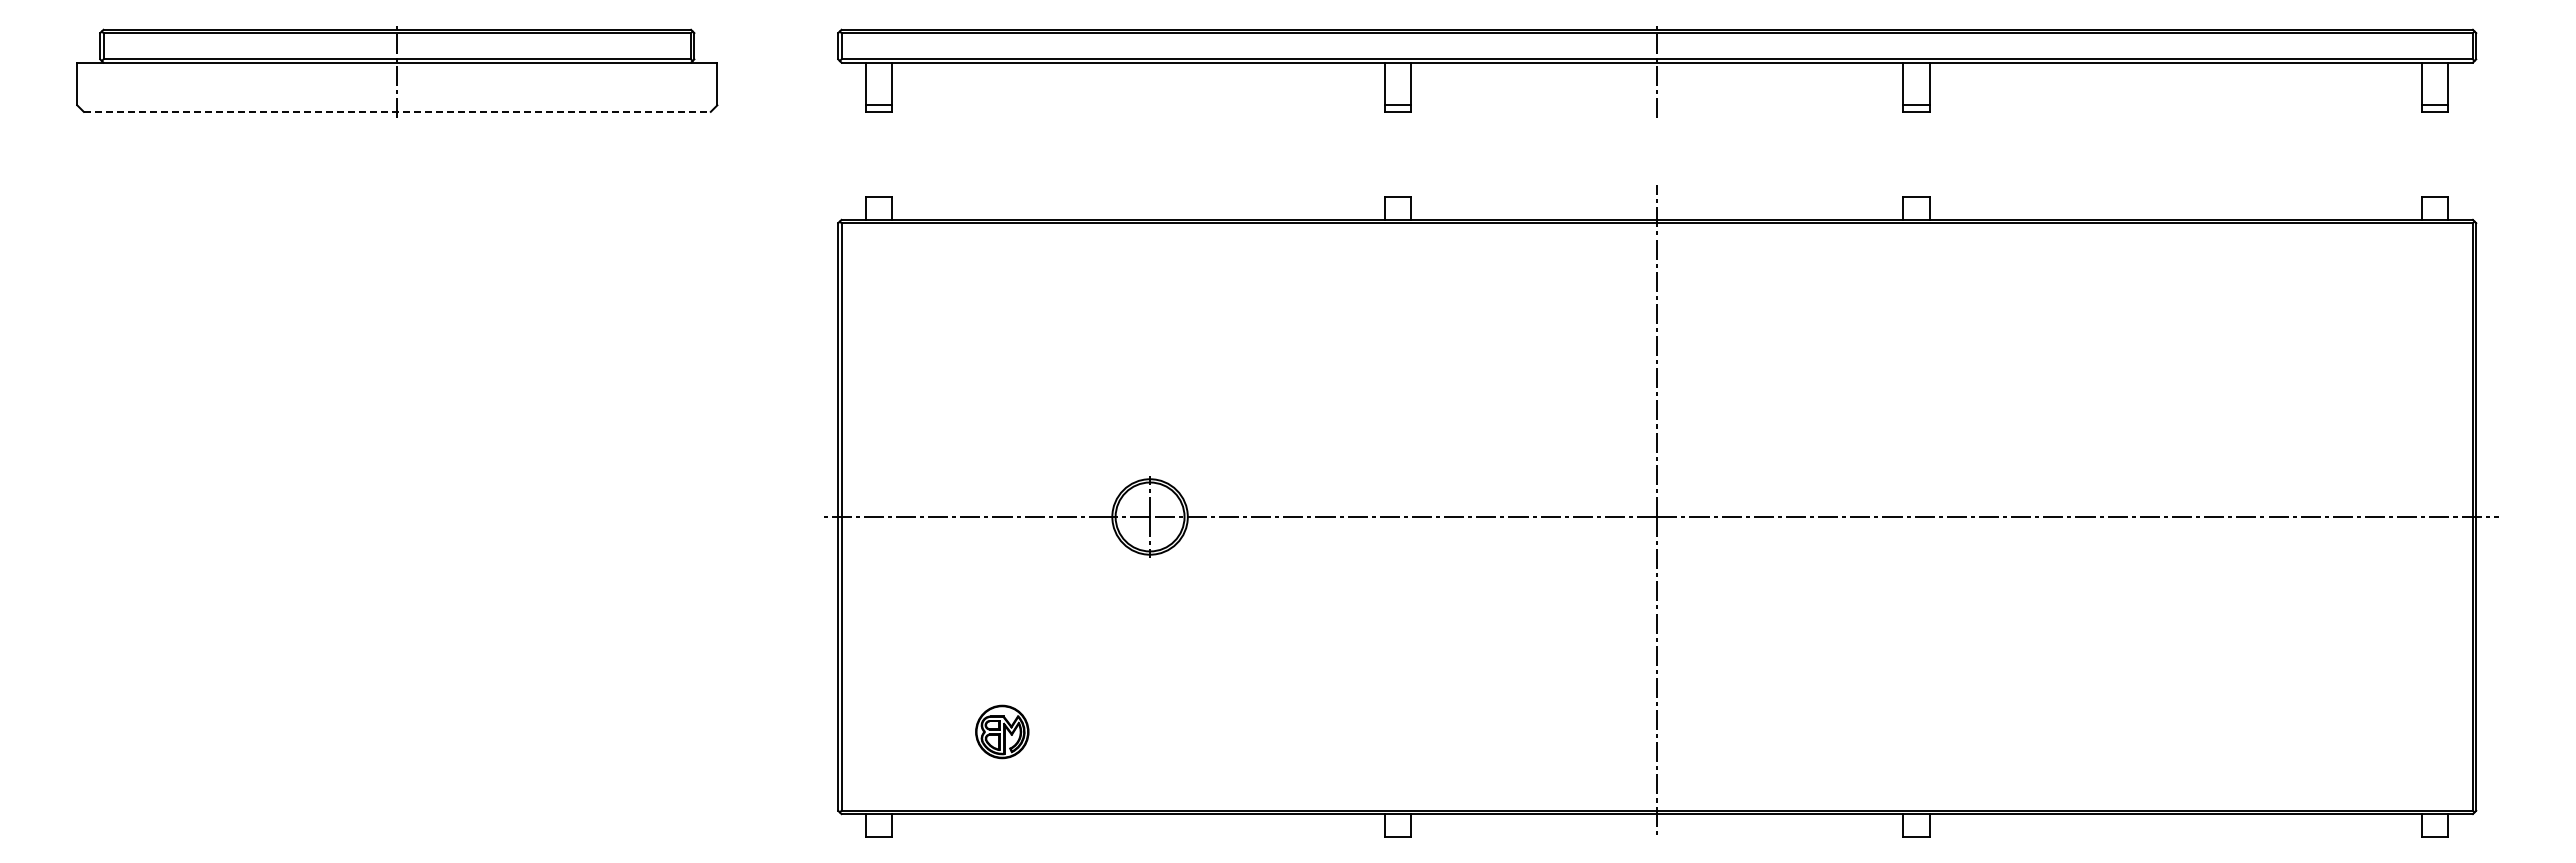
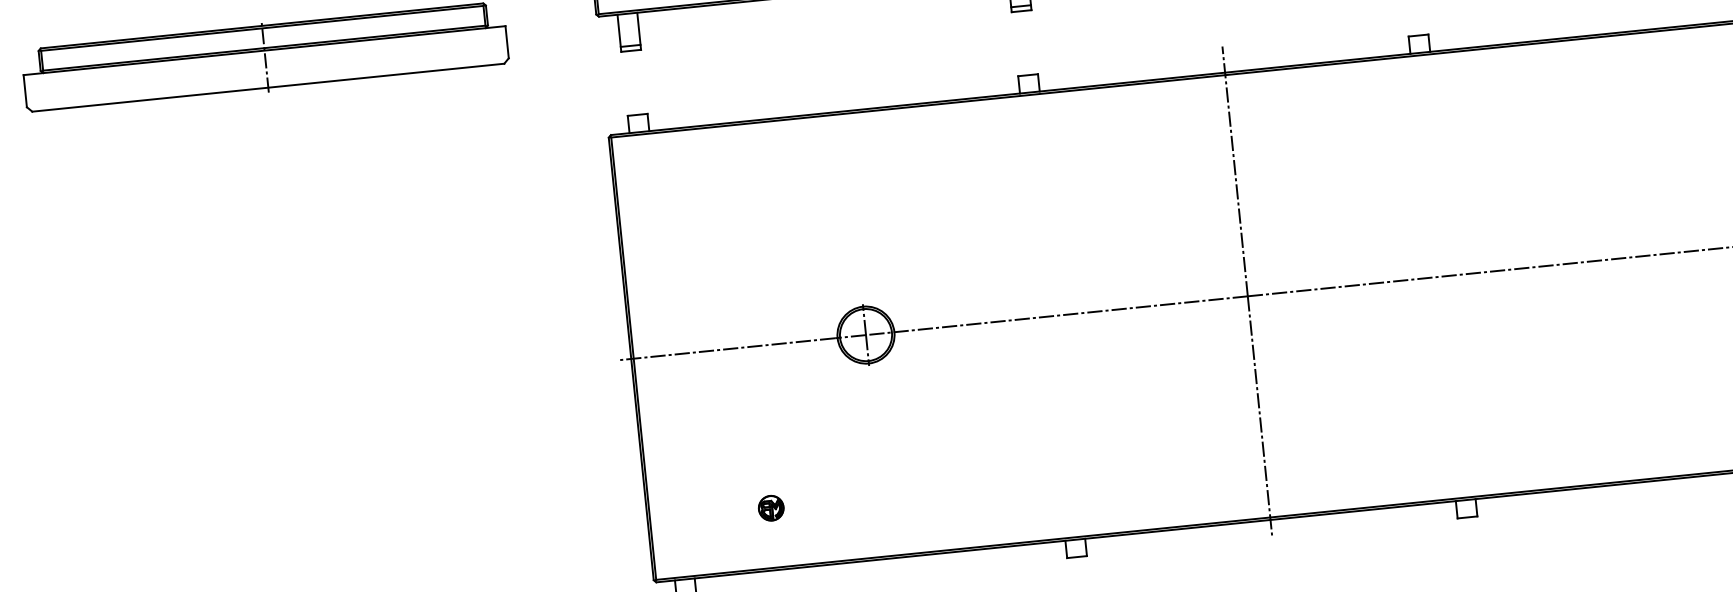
line: (397, 111) -> (268, 87), dashed -> solid
part: (1002, 731) -> (771, 507), size x0.62

